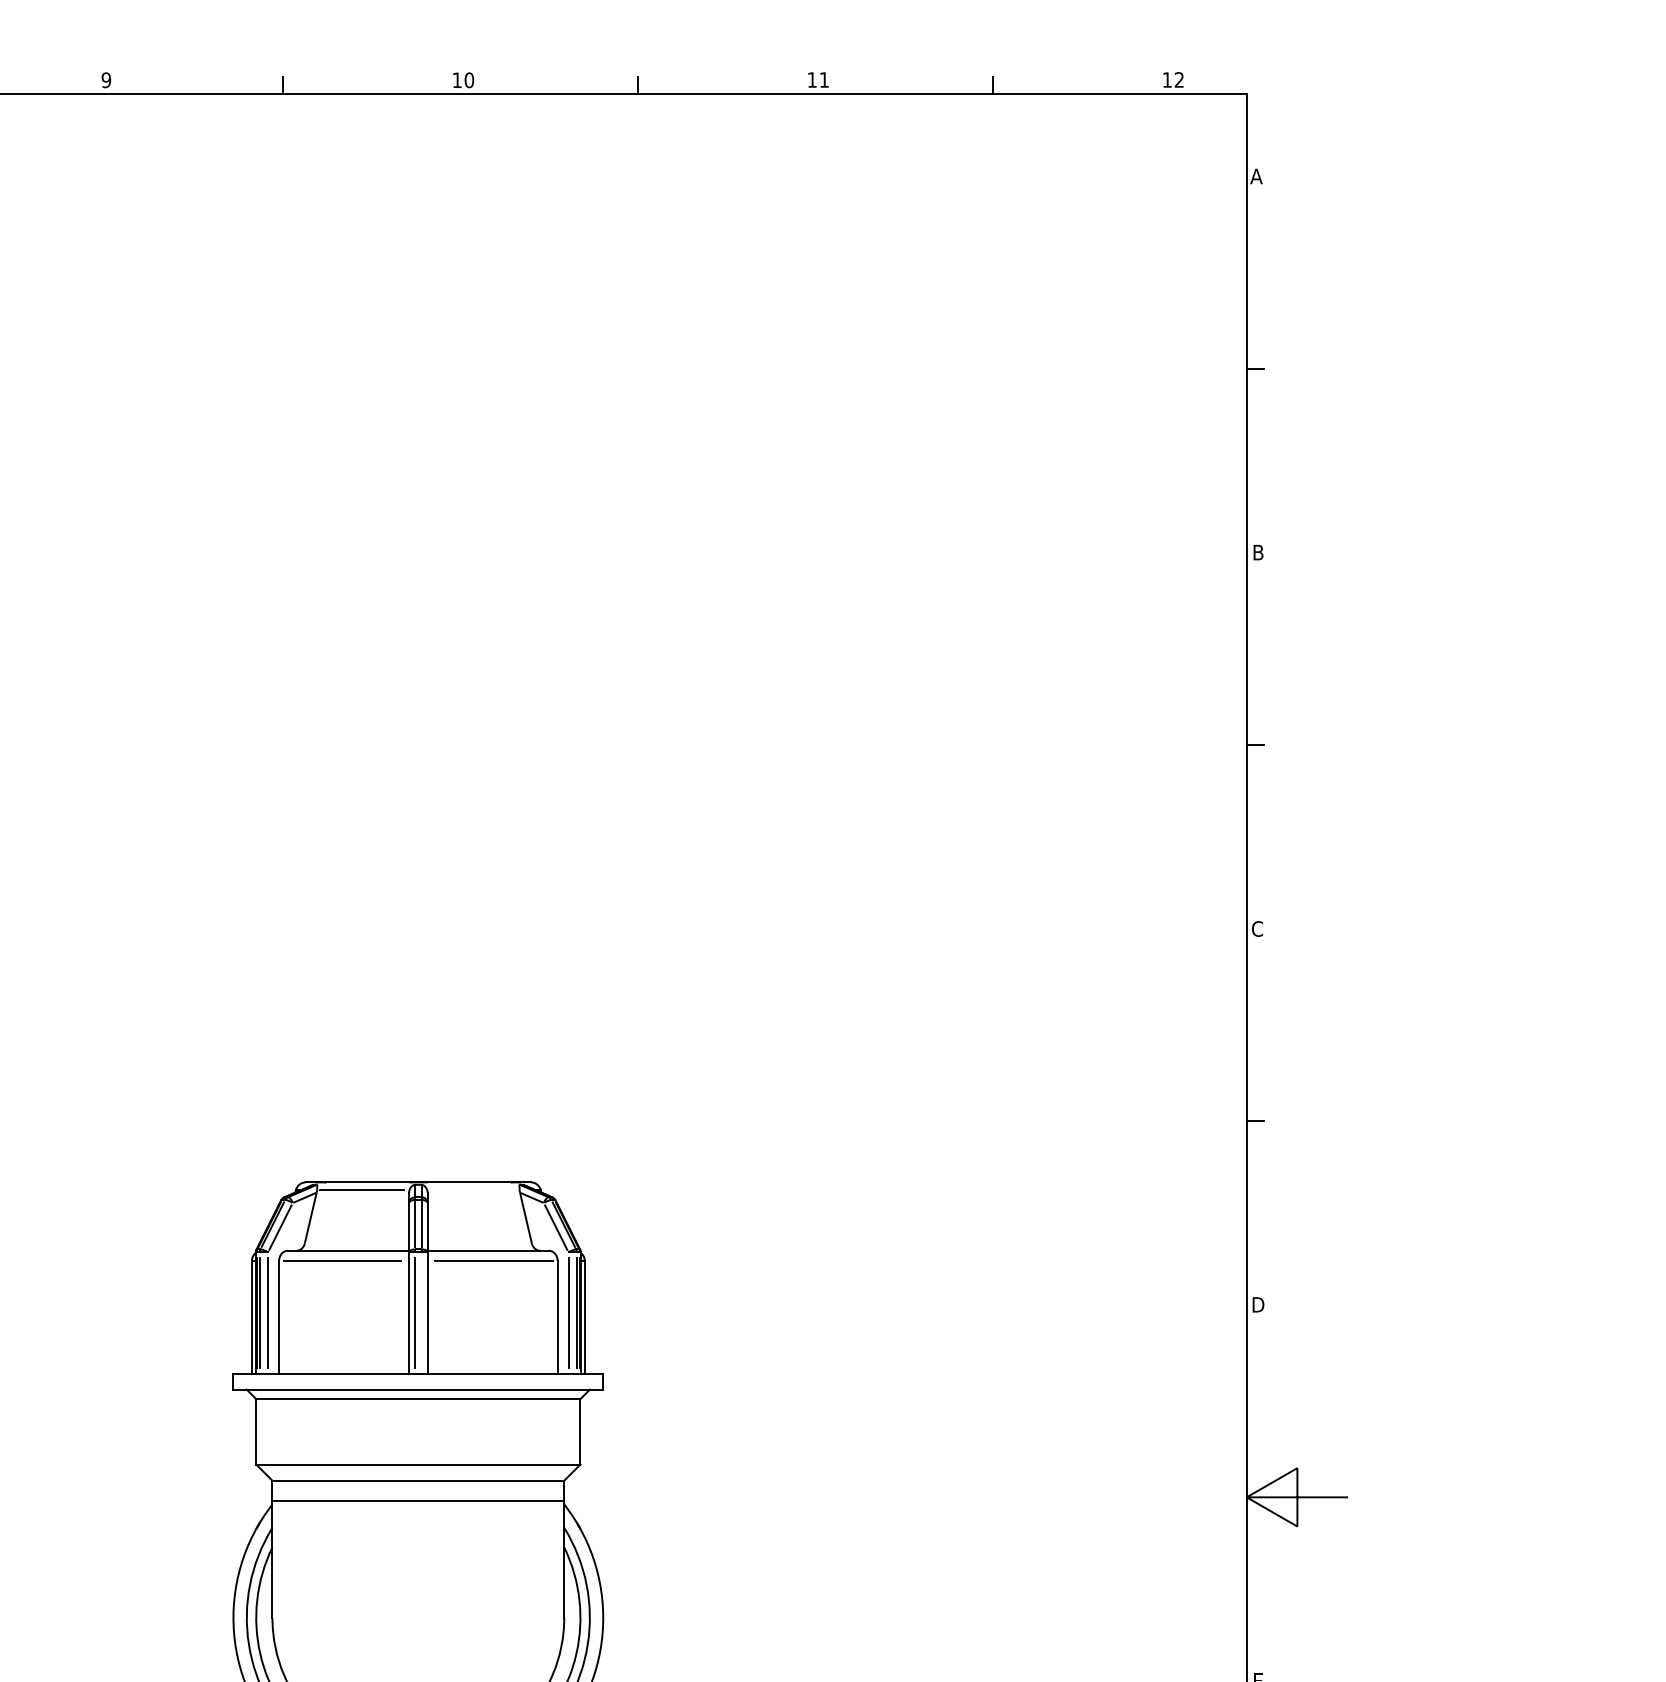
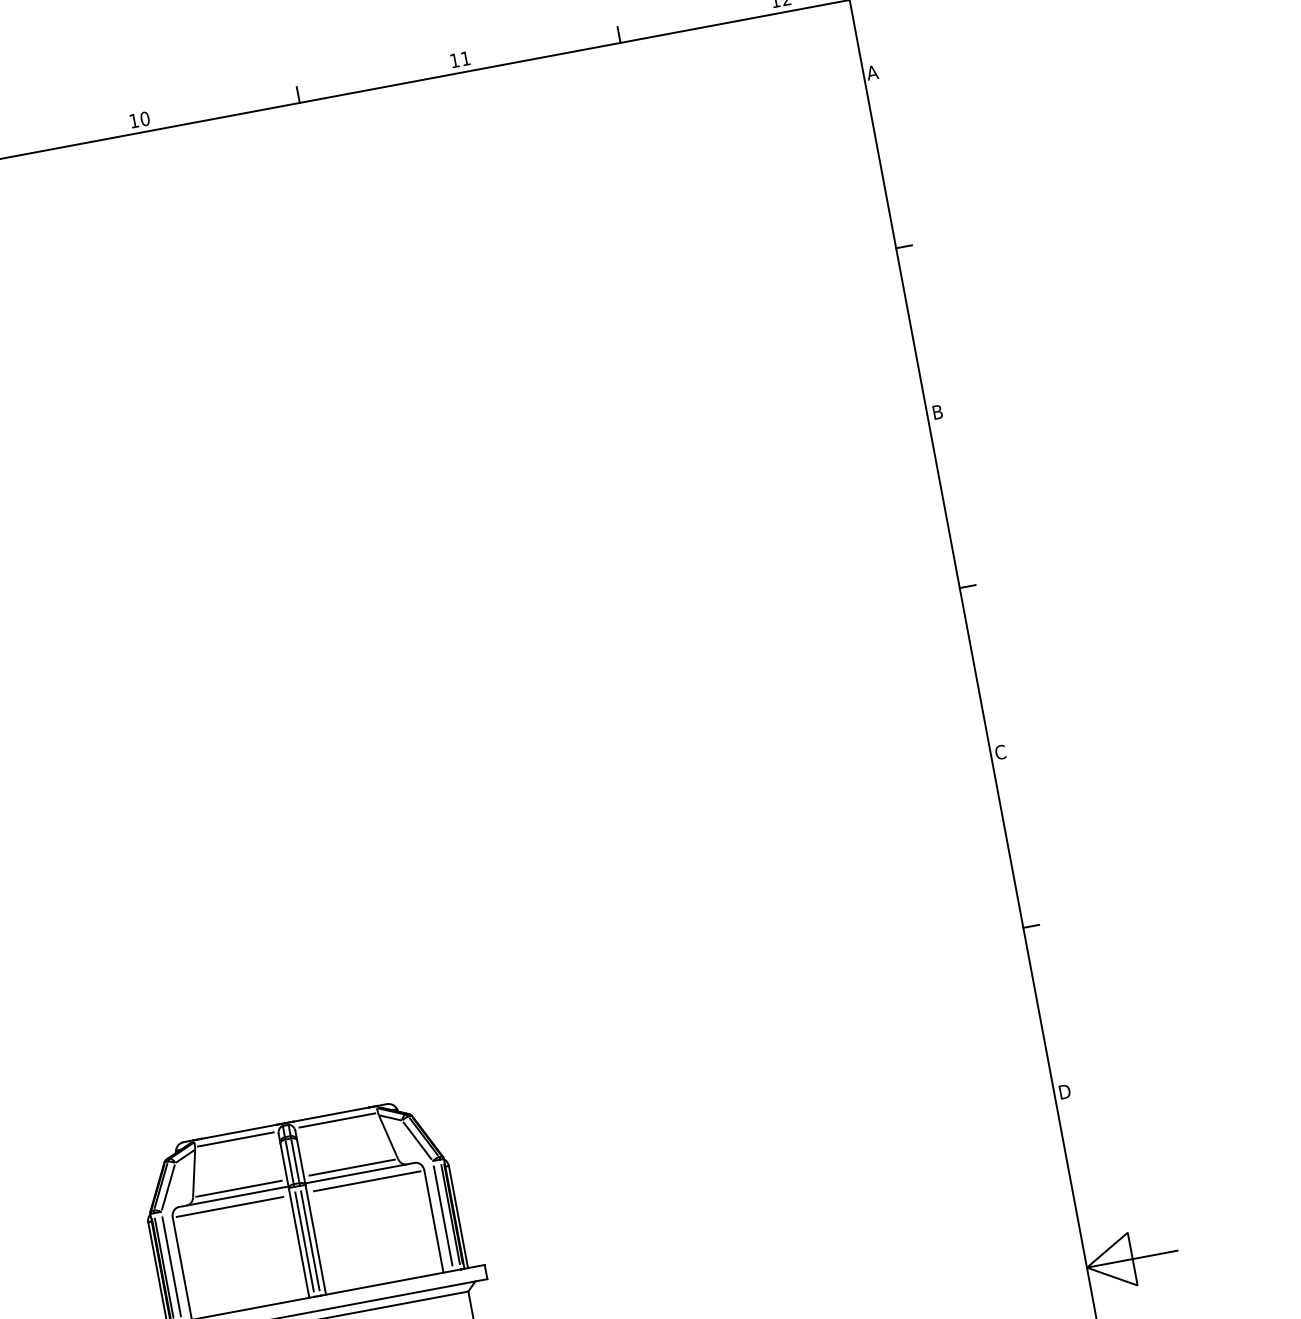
line: (474, 1189) -> (337, 1120), added
line: (355, 1243) -> (238, 1189), added
line: (480, 1243) -> (351, 1167), added
line: (421, 1312) -> (310, 1240), added

